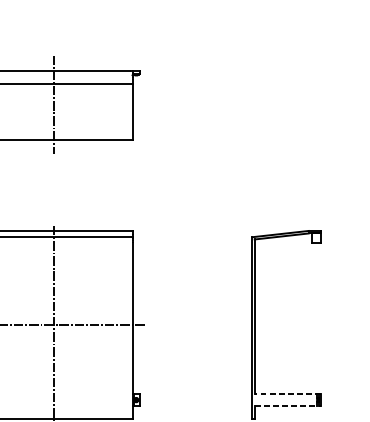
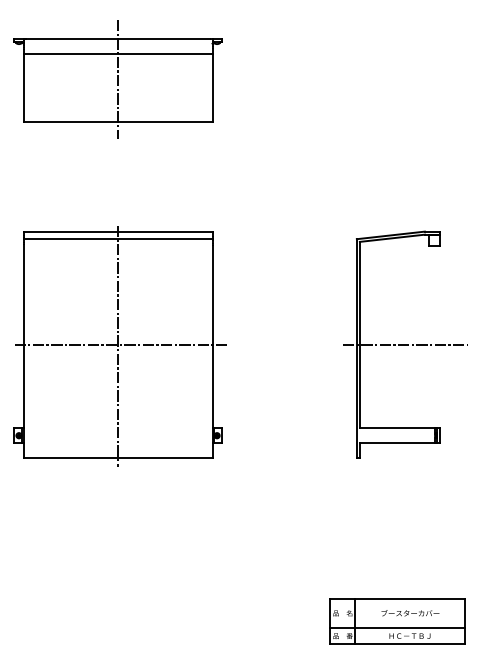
line: (291, 325) -> (404, 345), added
line: (287, 394) -> (399, 428), dashed -> solid
line: (288, 406) -> (400, 443), dashed -> solid

